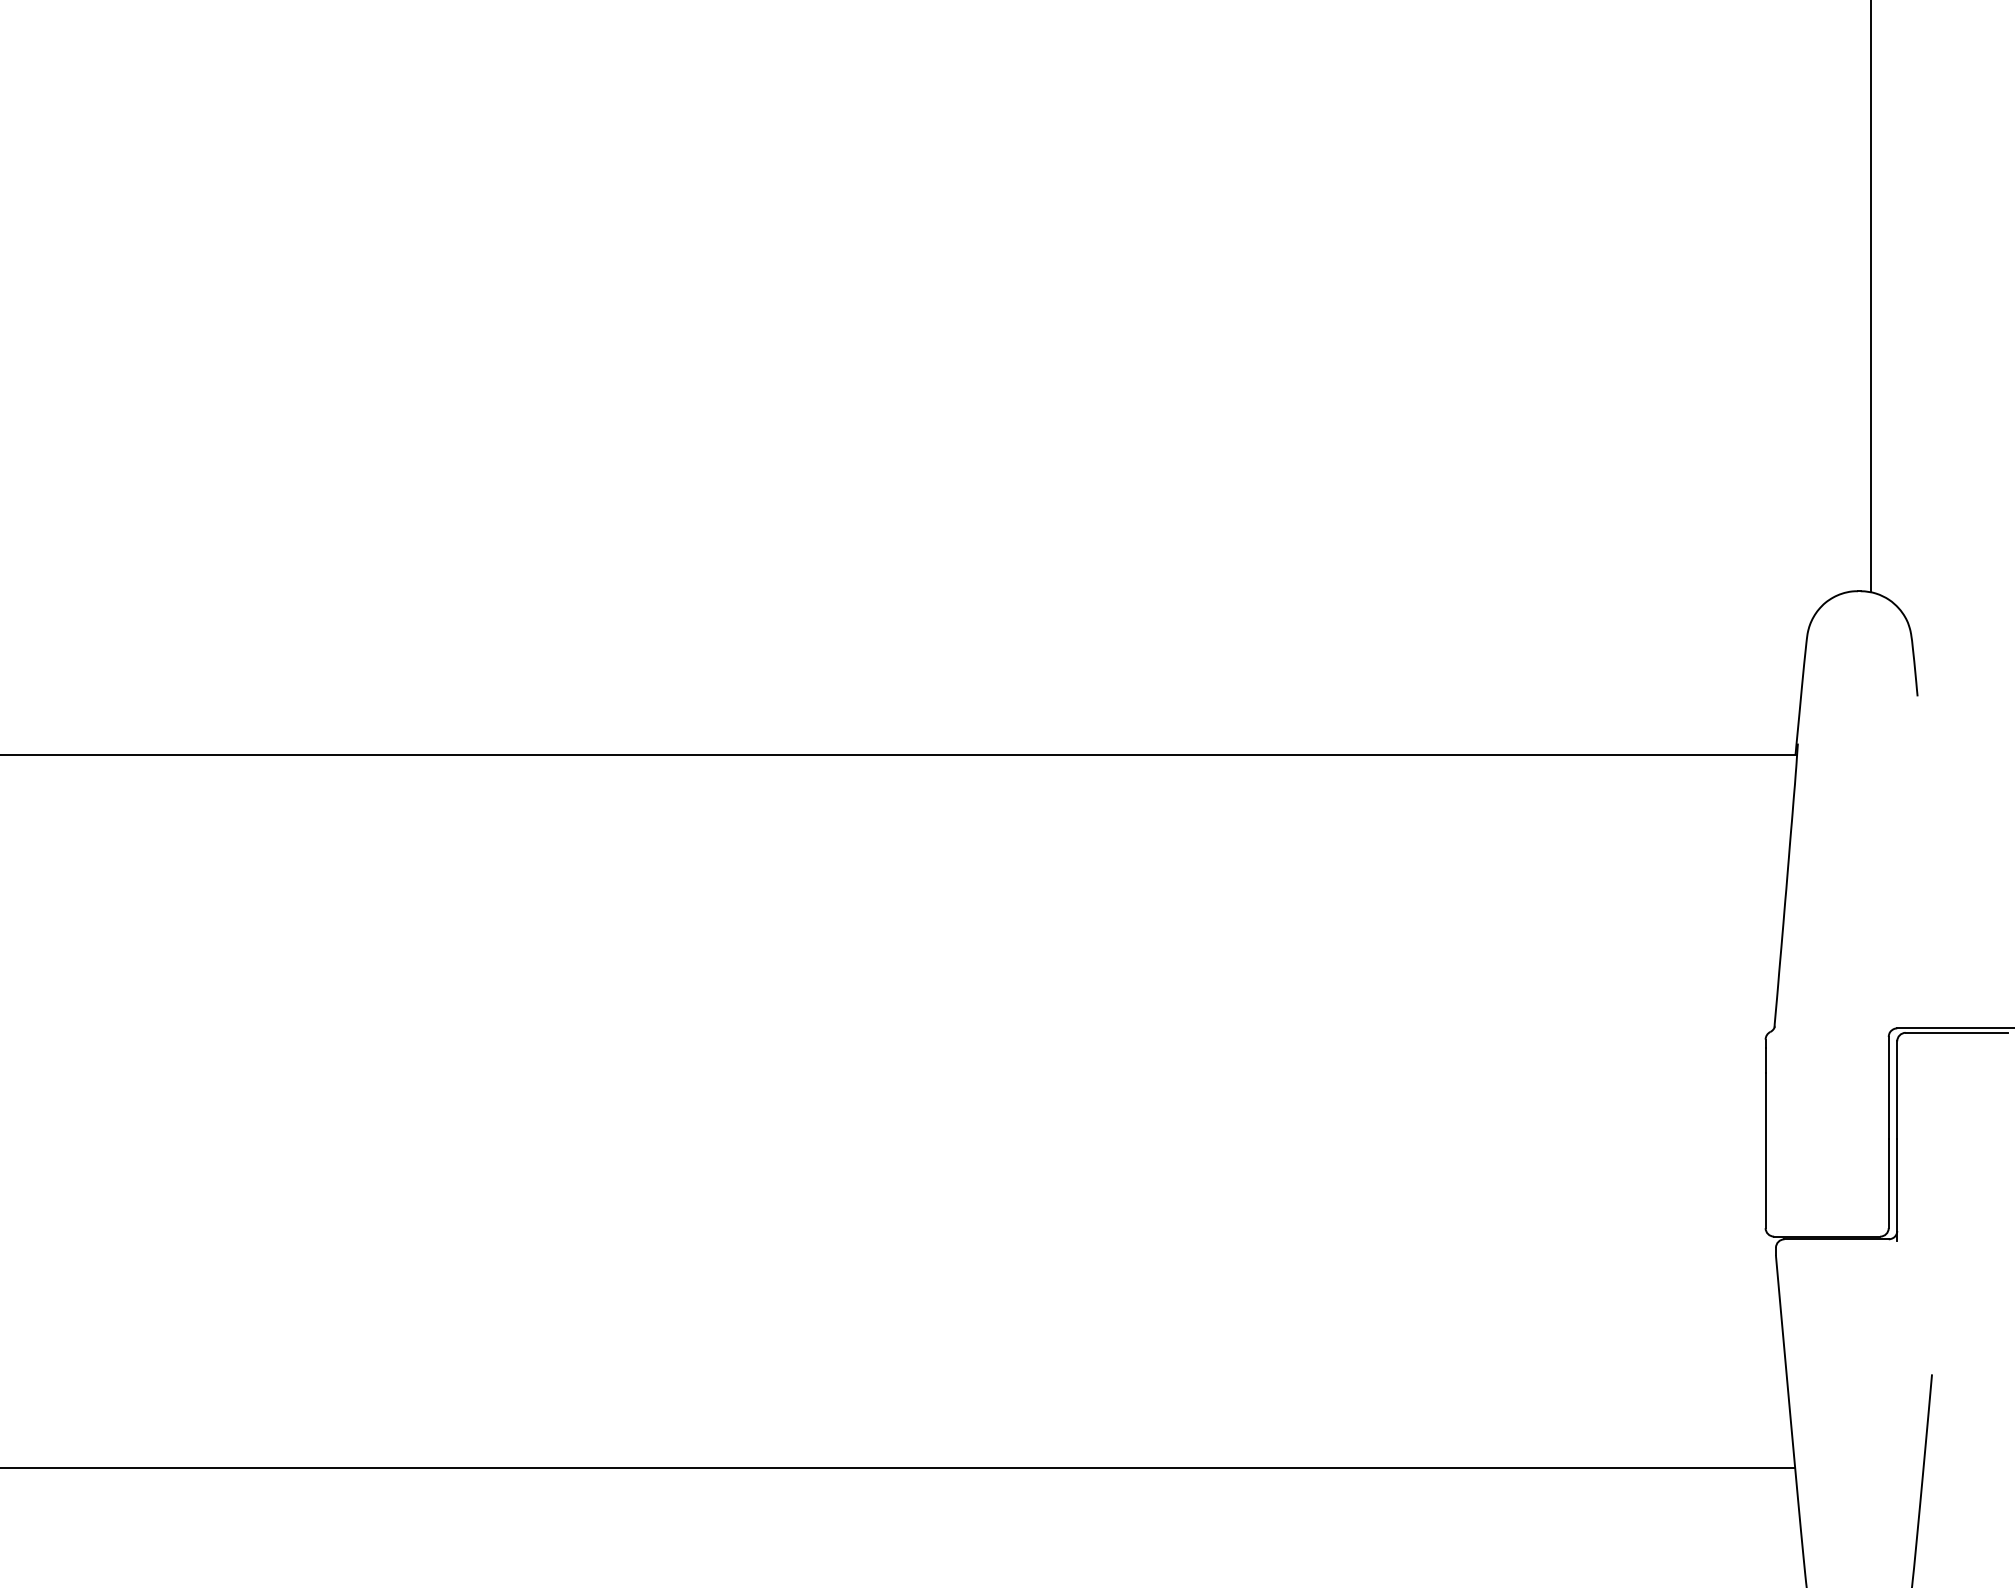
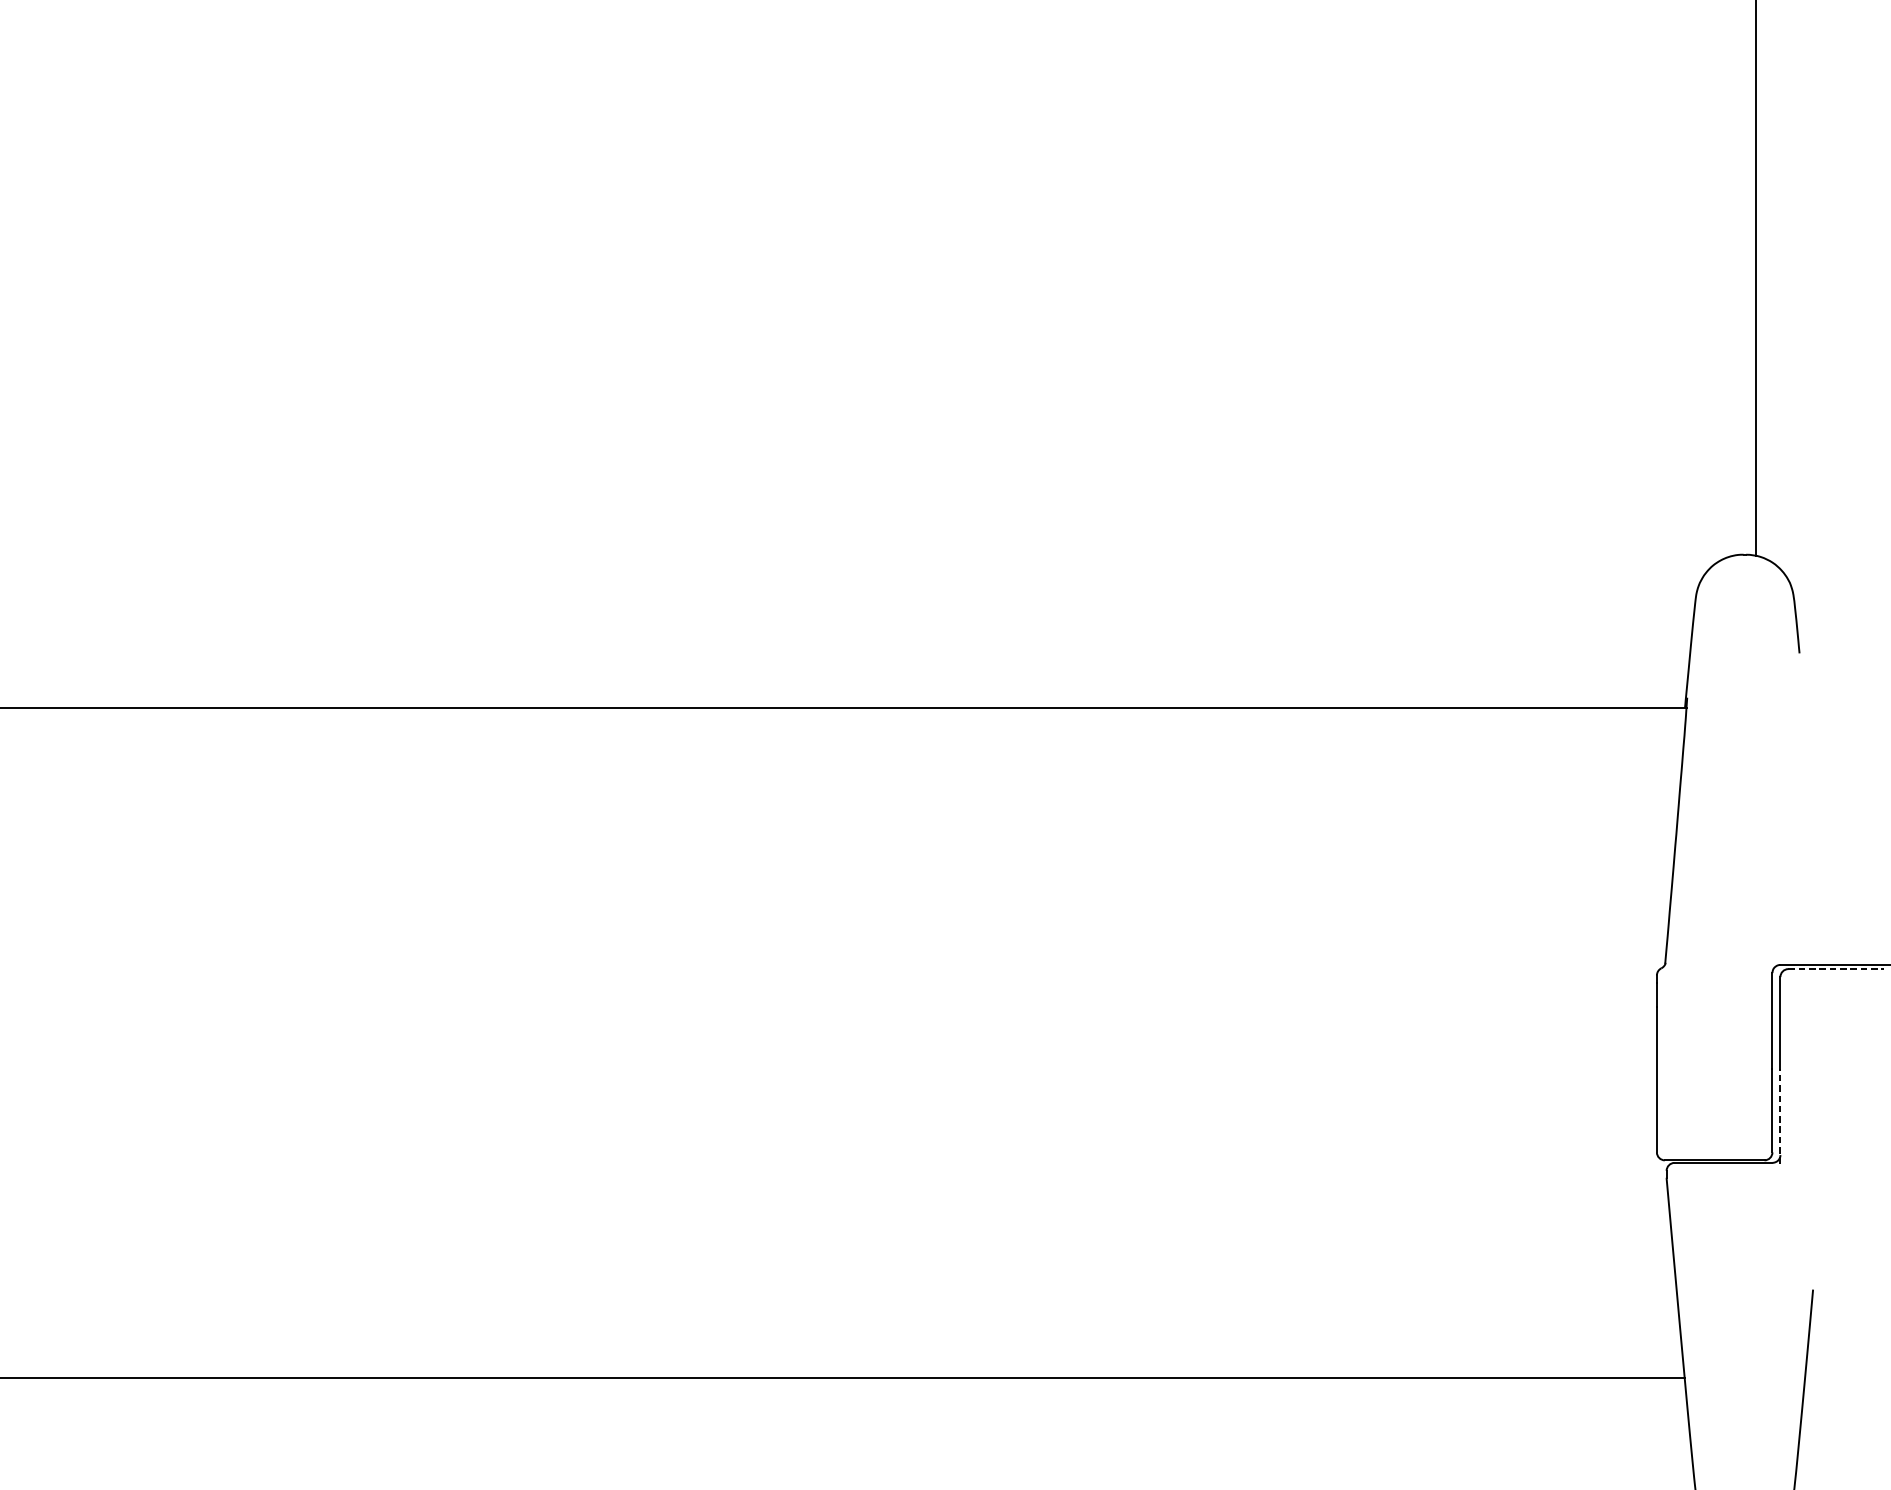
line: (1956, 1032) -> (1836, 968), solid -> dashed
line: (1897, 1189) -> (1780, 1116), solid -> dashed

